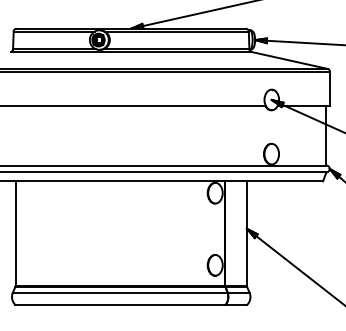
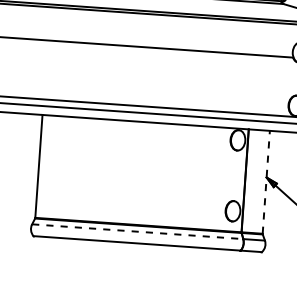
line: (246, 233) -> (265, 182), solid -> dashed
line: (120, 292) -> (137, 231), solid -> dashed

